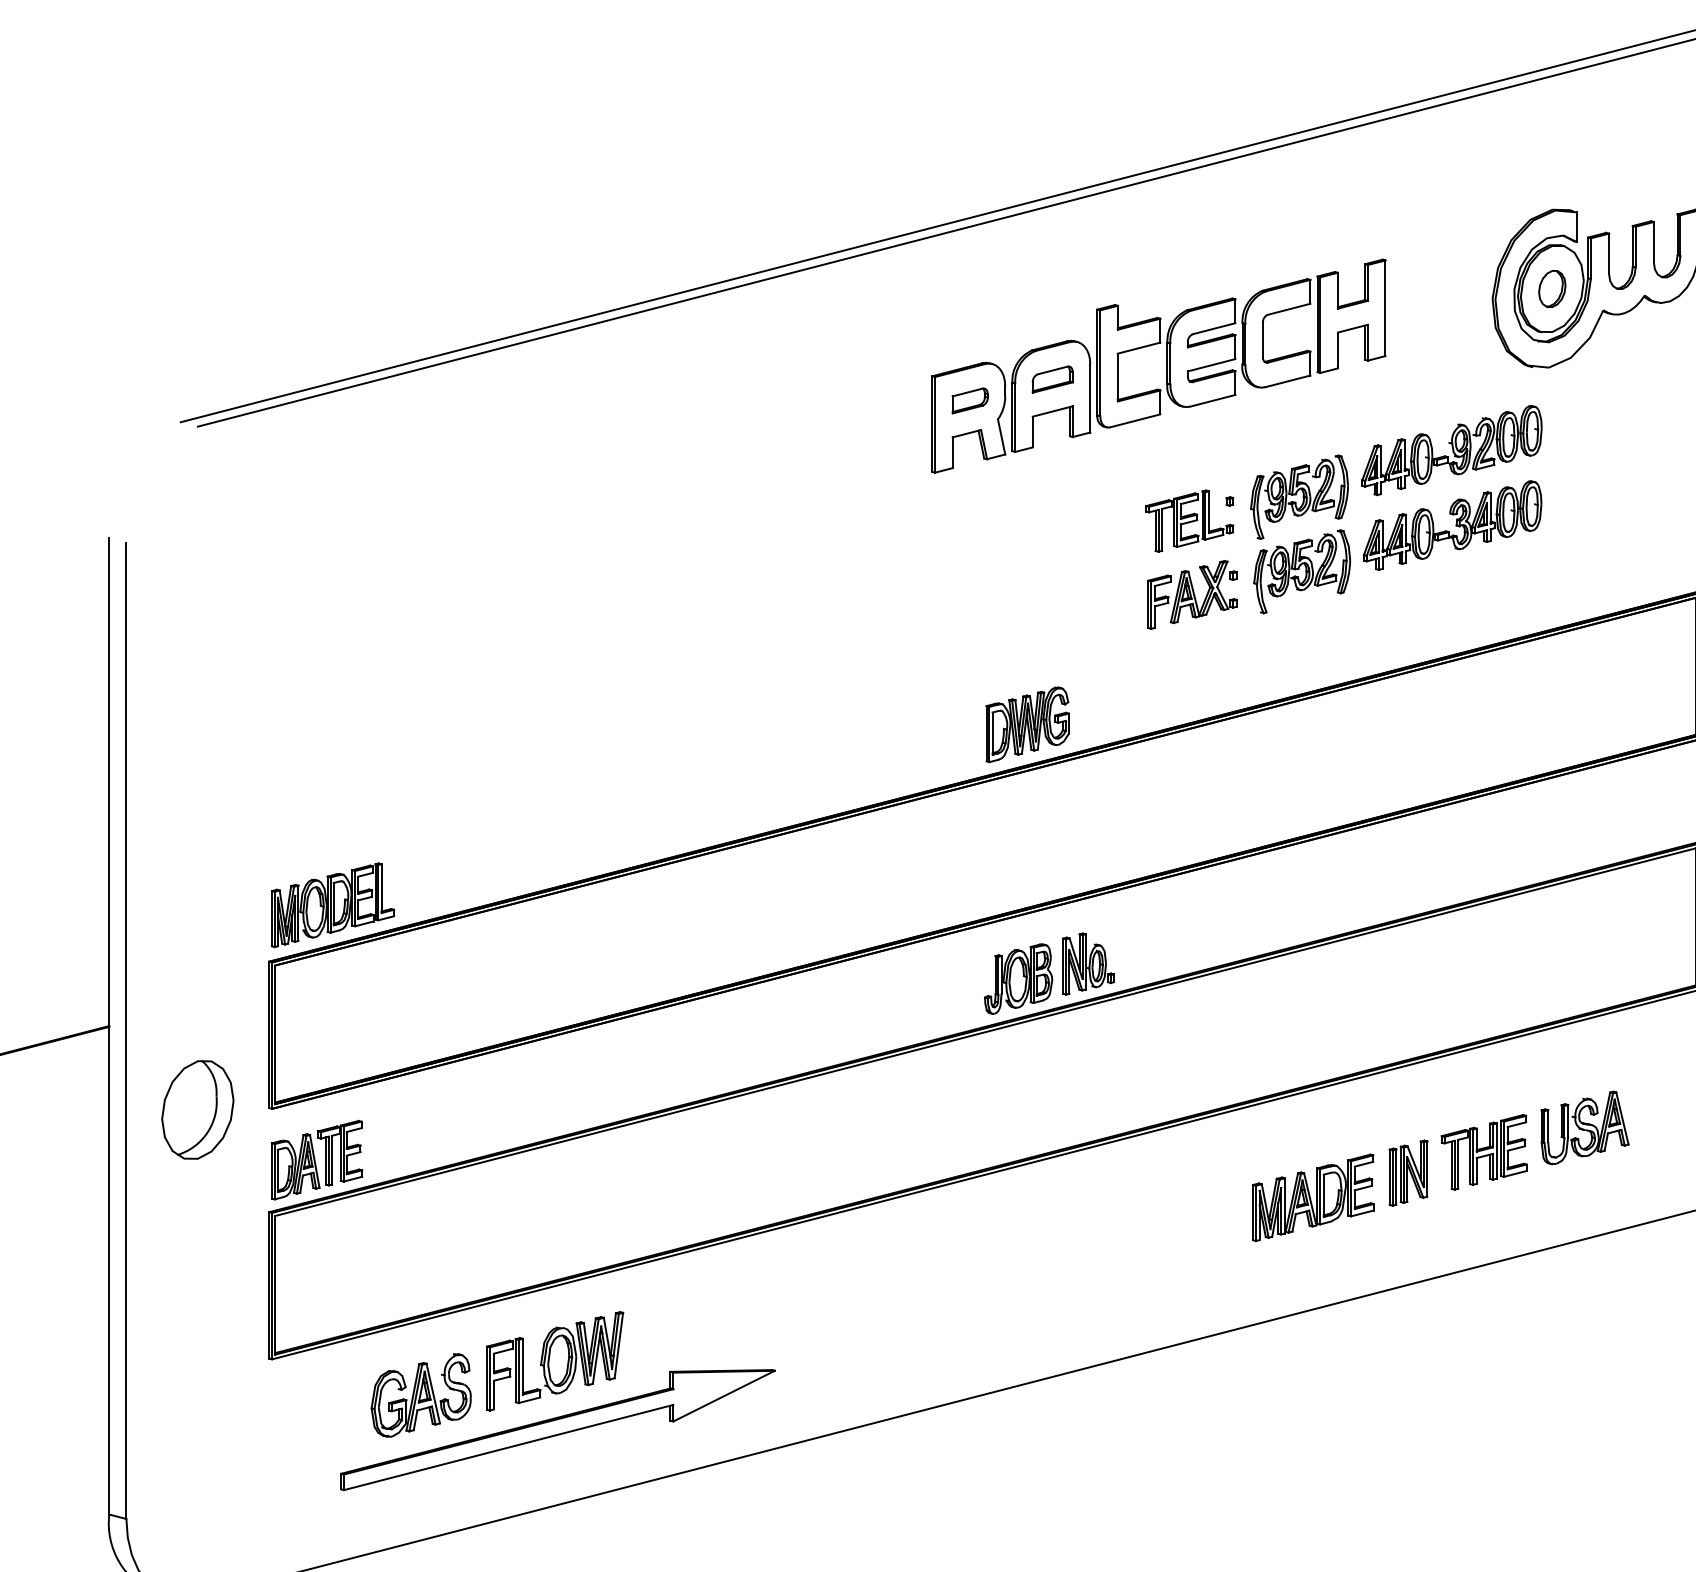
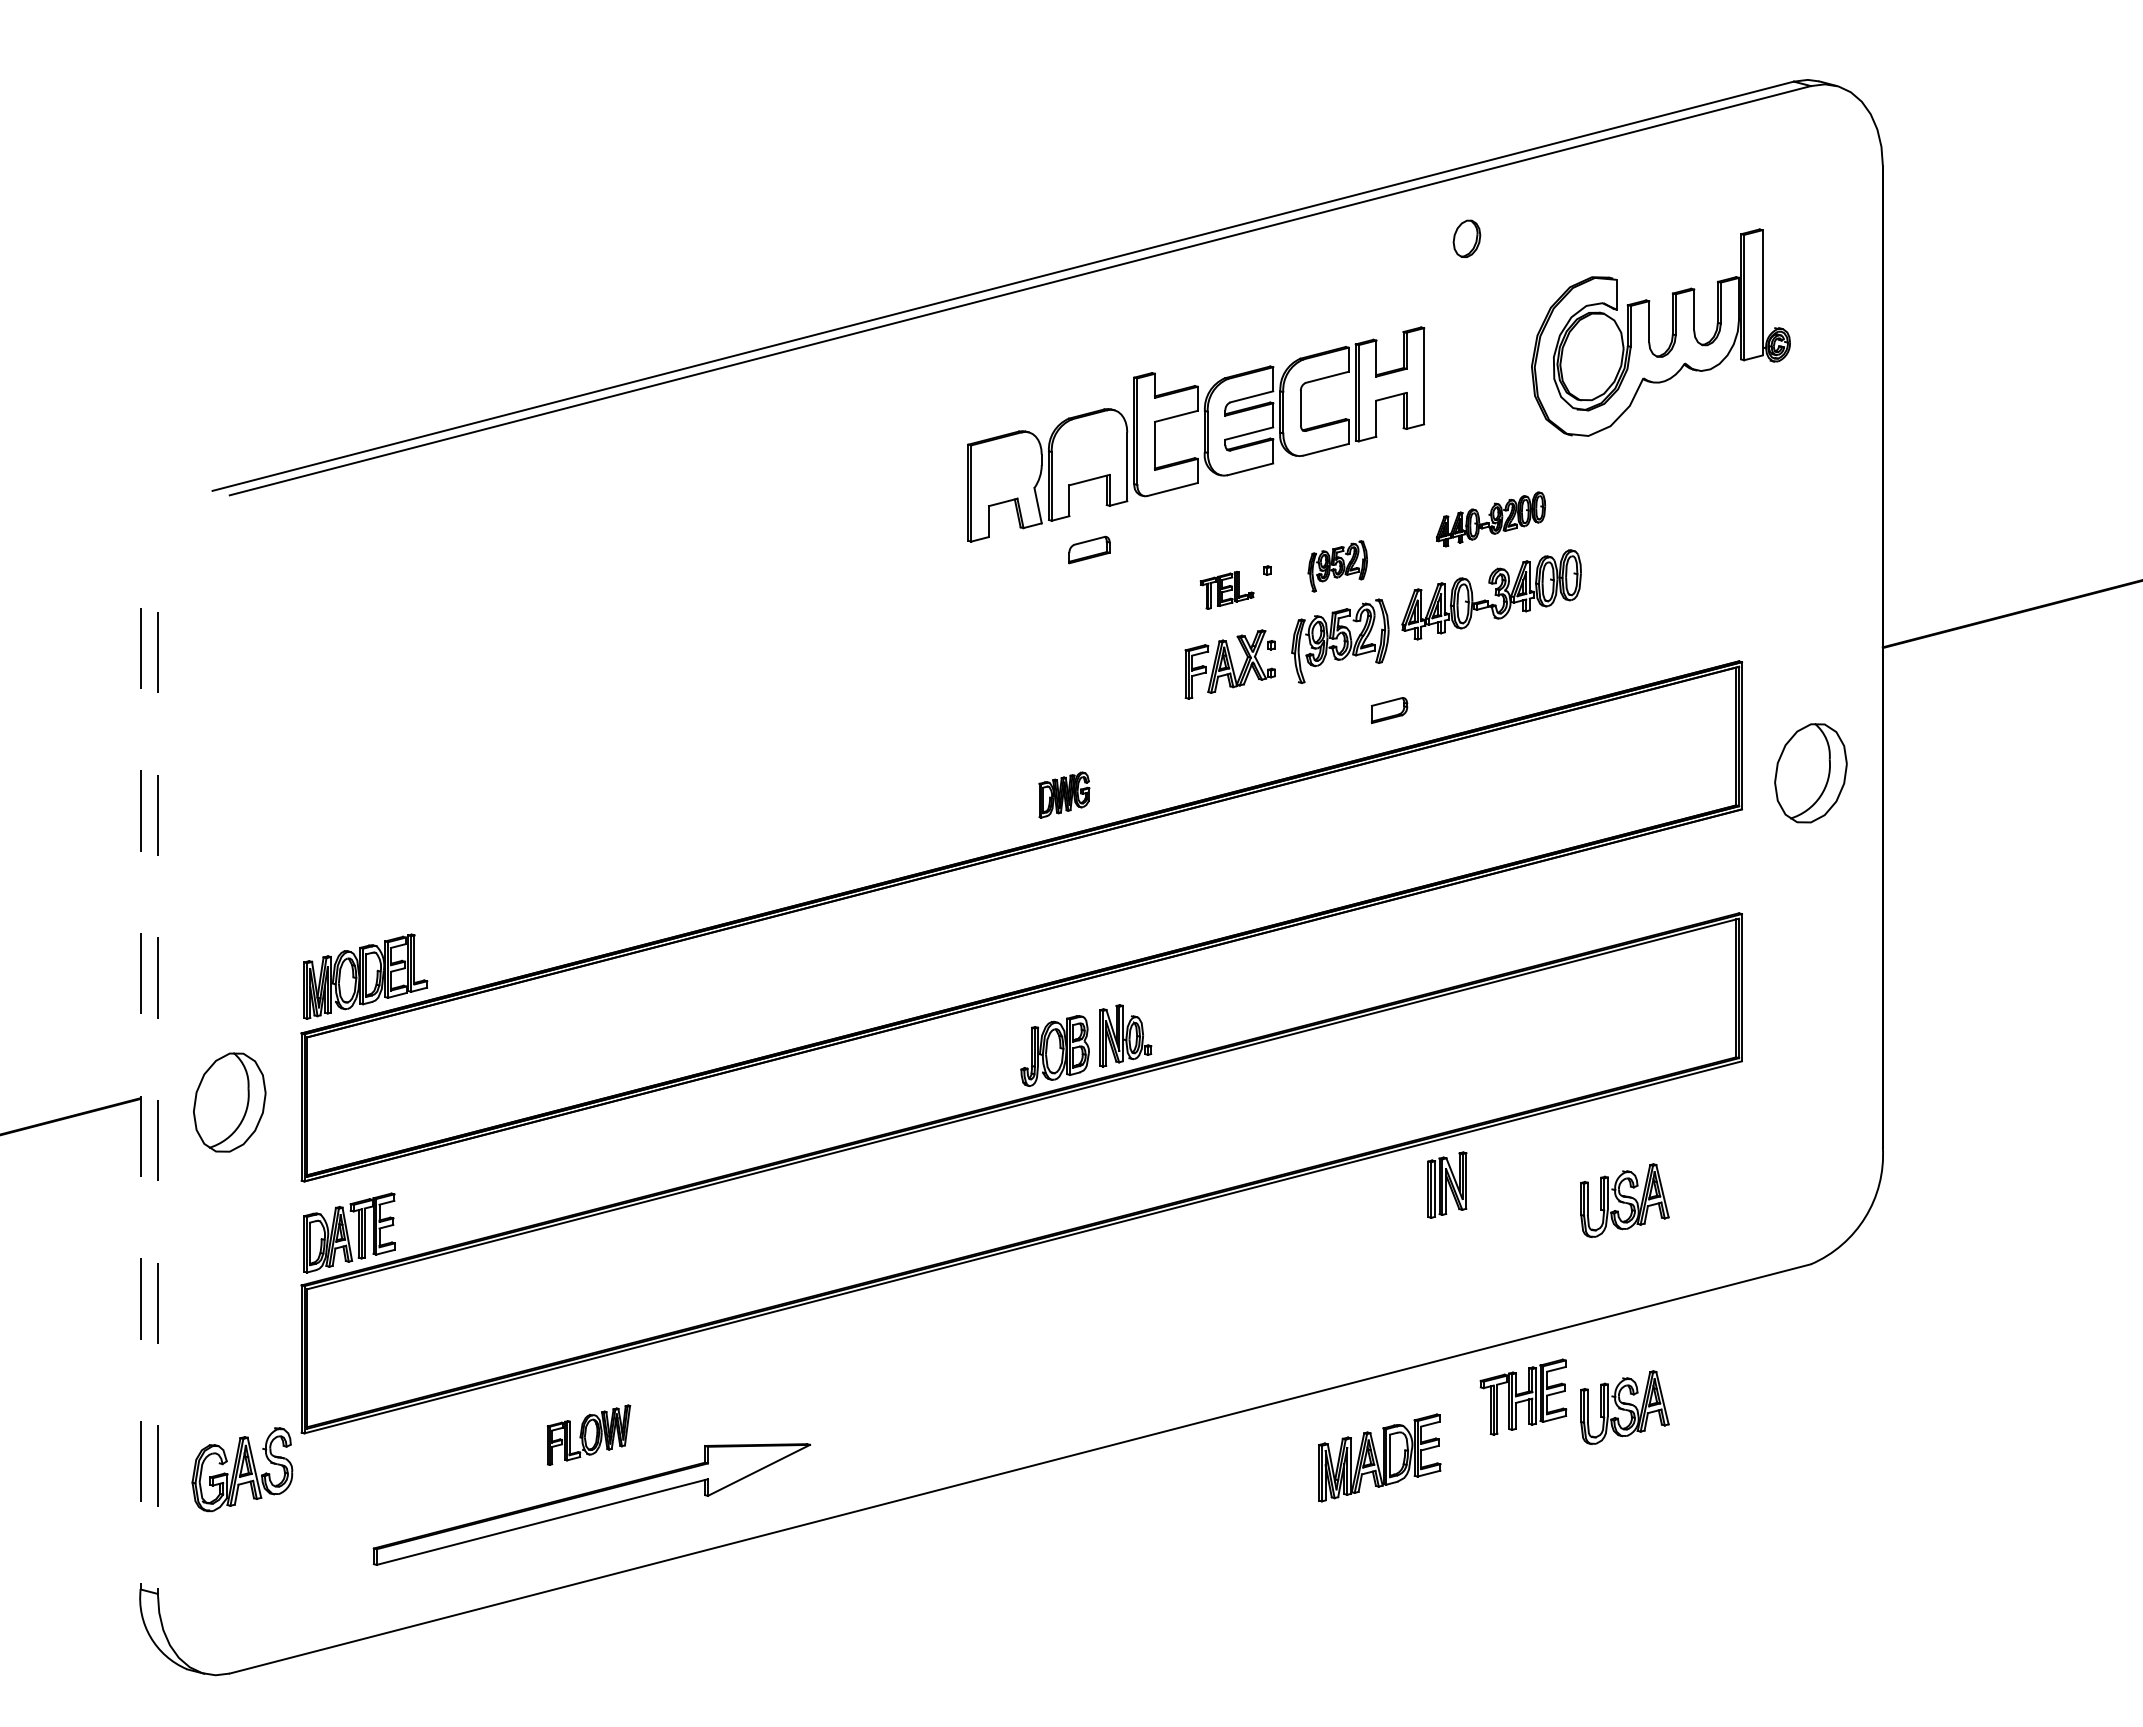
part: (1551, 288) -> (1466, 238), moved
part: (1052, 379) -> (1089, 549), moved
part: (970, 400) -> (1389, 710), moved
part: (1451, 450) -> (1490, 519), size x0.6
part: (1299, 497) -> (1337, 566), size x0.6
part: (1188, 521) -> (1226, 590), size x0.6
part: (1027, 724) -> (1064, 794), size x0.6
line: (109, 1026) -> (140, 1098), solid -> dashed
line: (126, 1031) -> (157, 1103), solid -> dashed
part: (197, 1109) -> (229, 1102), moved
part: (1484, 1151) -> (1523, 1396), moved
part: (1408, 1172) -> (1447, 1184), moved
part: (1313, 1197) -> (1379, 1457), moved
part: (1584, 1333) -> (1624, 1407), added
part: (554, 1360) -> (588, 1434), size x0.6
part: (421, 1395) -> (242, 1469), moved

